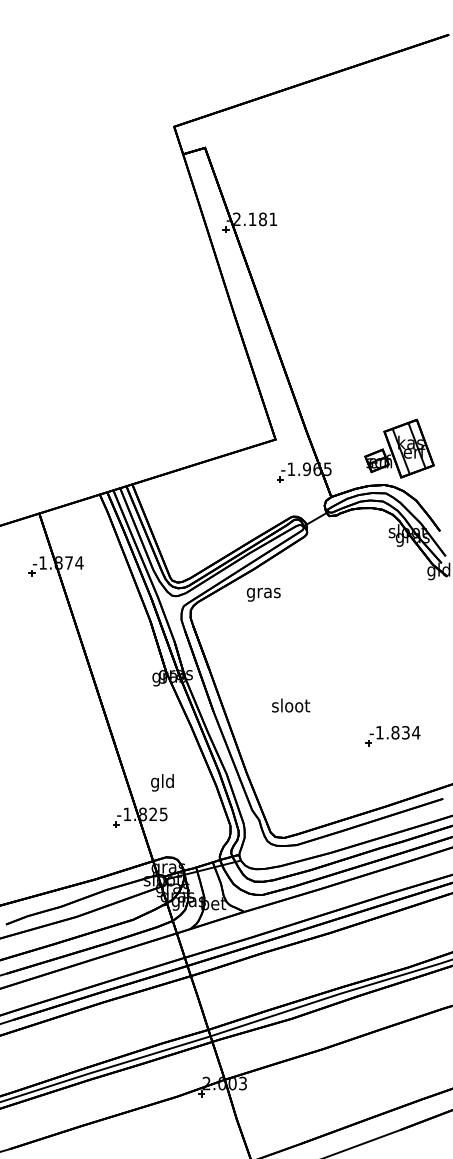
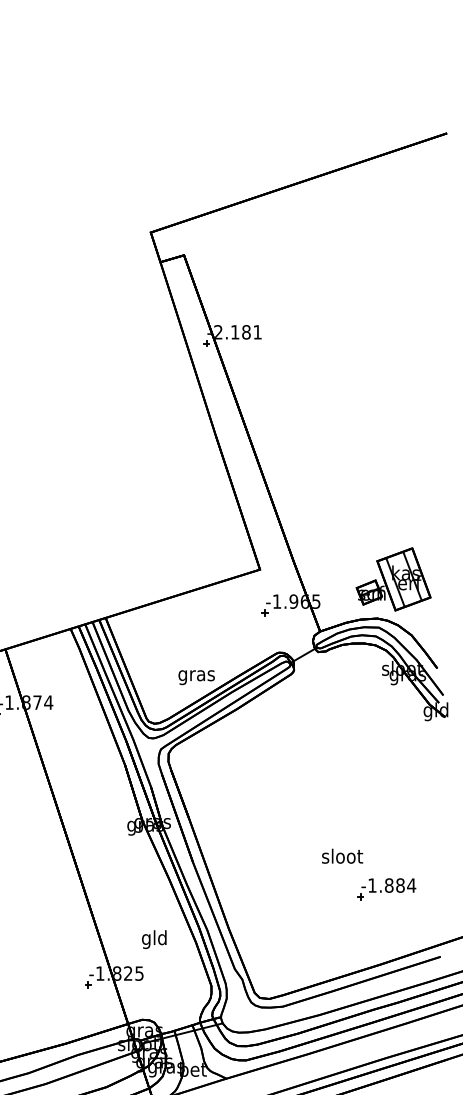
text: (263, 594) -> (196, 677), moved
text: (291, 705) -> (342, 856), moved
text: (405, 732) -> (400, 885), -1.834 -> -1.884
text: (162, 782) -> (154, 939), moved

